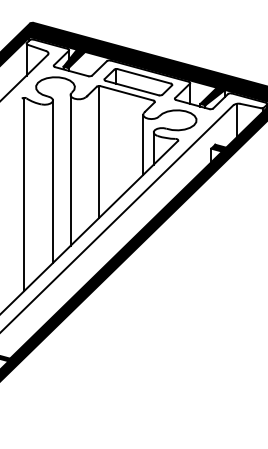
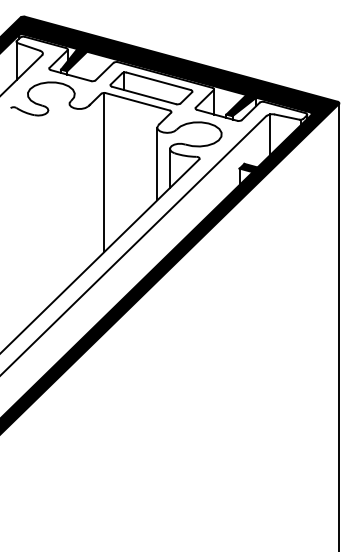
line: (70, 170) -> (69, 194), removed
line: (53, 181) -> (48, 208), removed
line: (24, 194) -> (13, 223), removed

